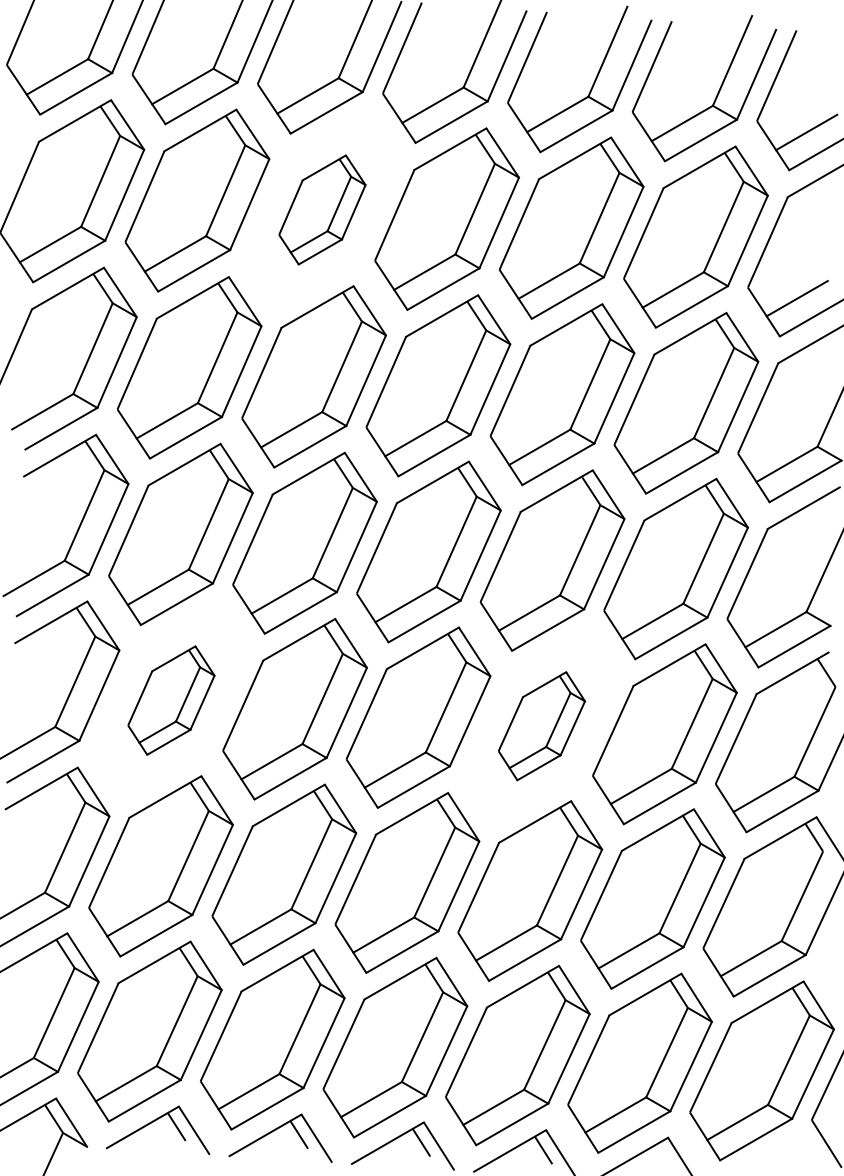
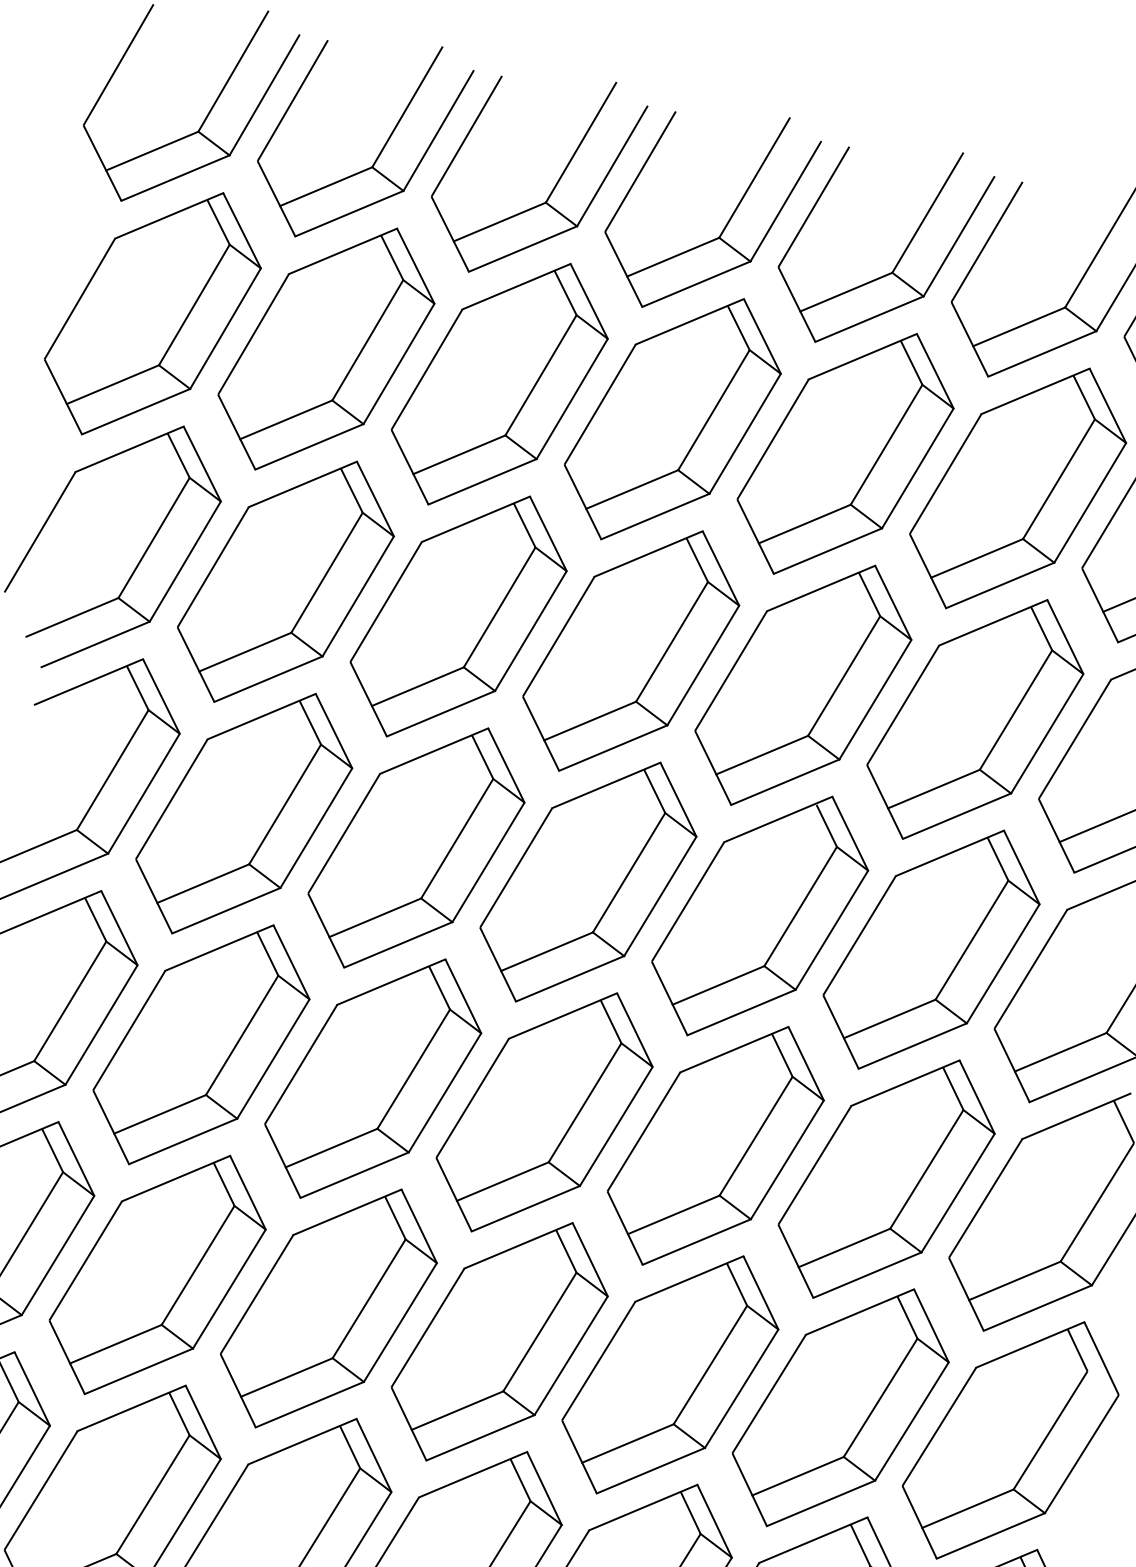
part: (322, 209) -> (500, 383), size x1.67
part: (171, 700) -> (201, 1044), size x1.67
part: (541, 726) -> (715, 1146), size x1.67

